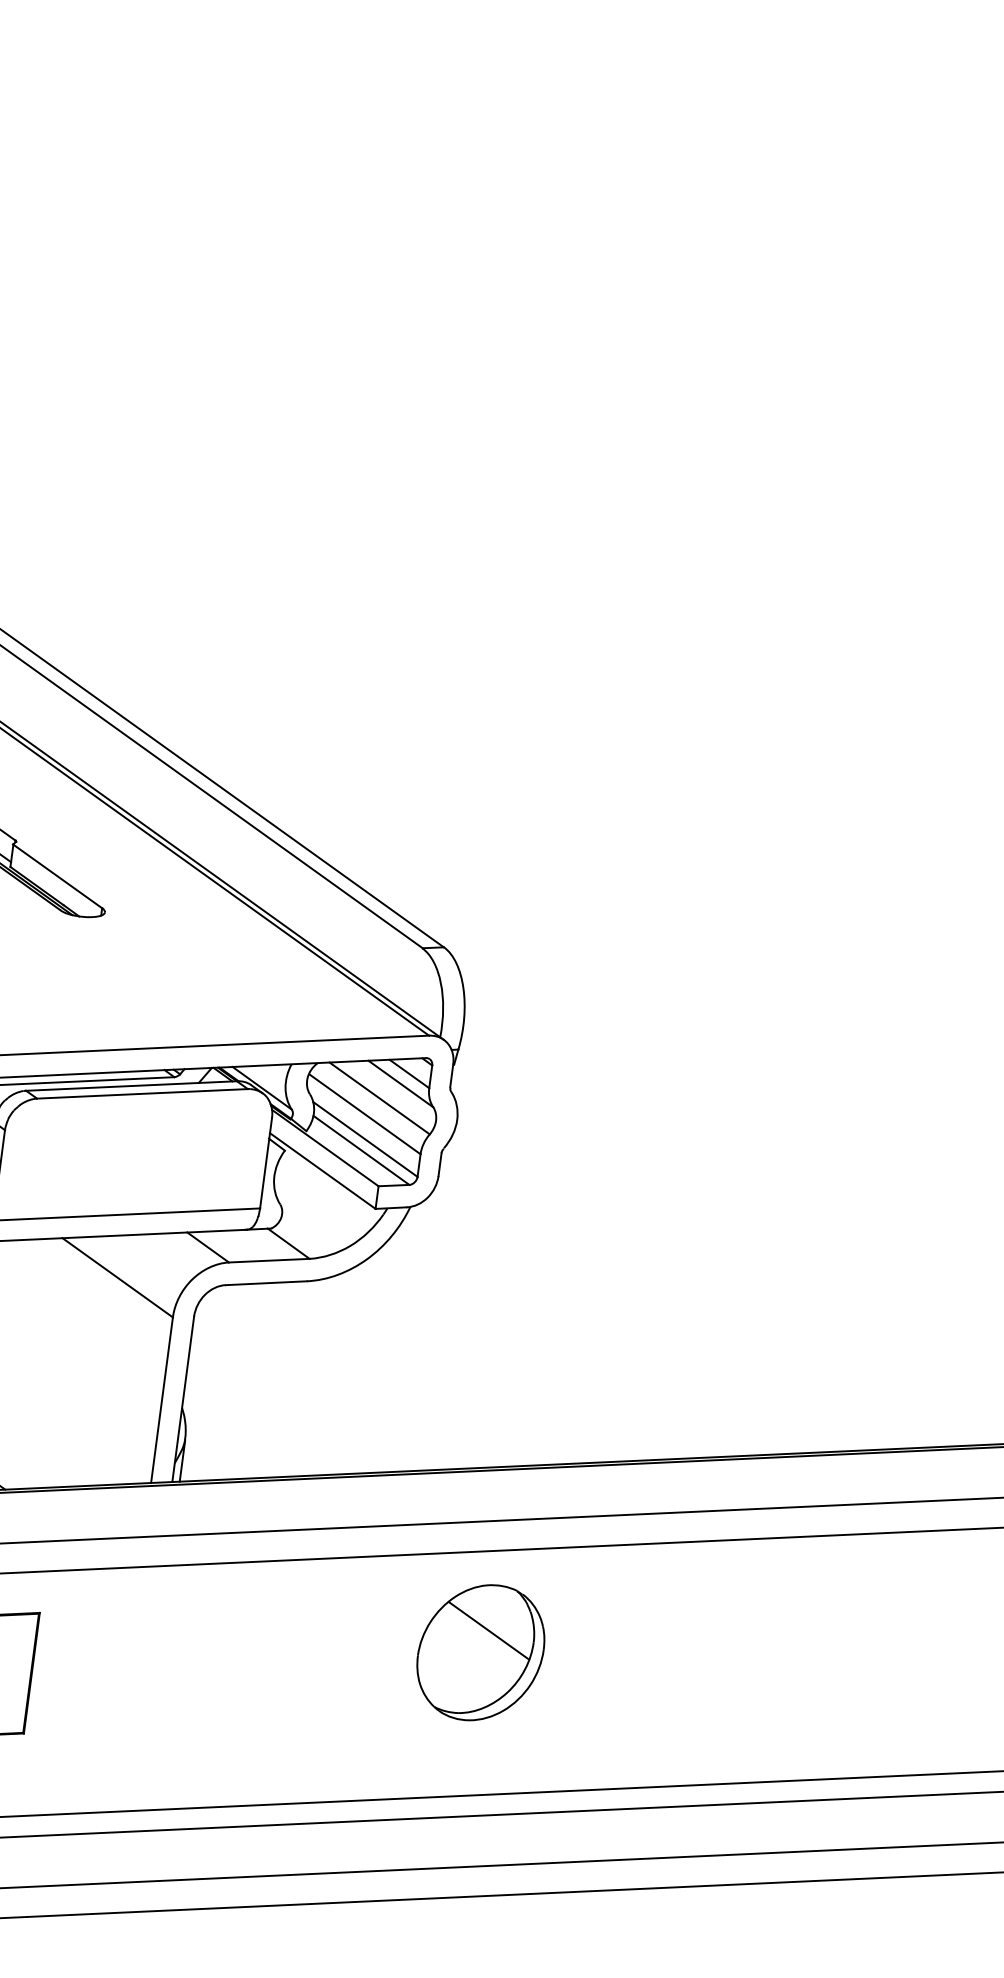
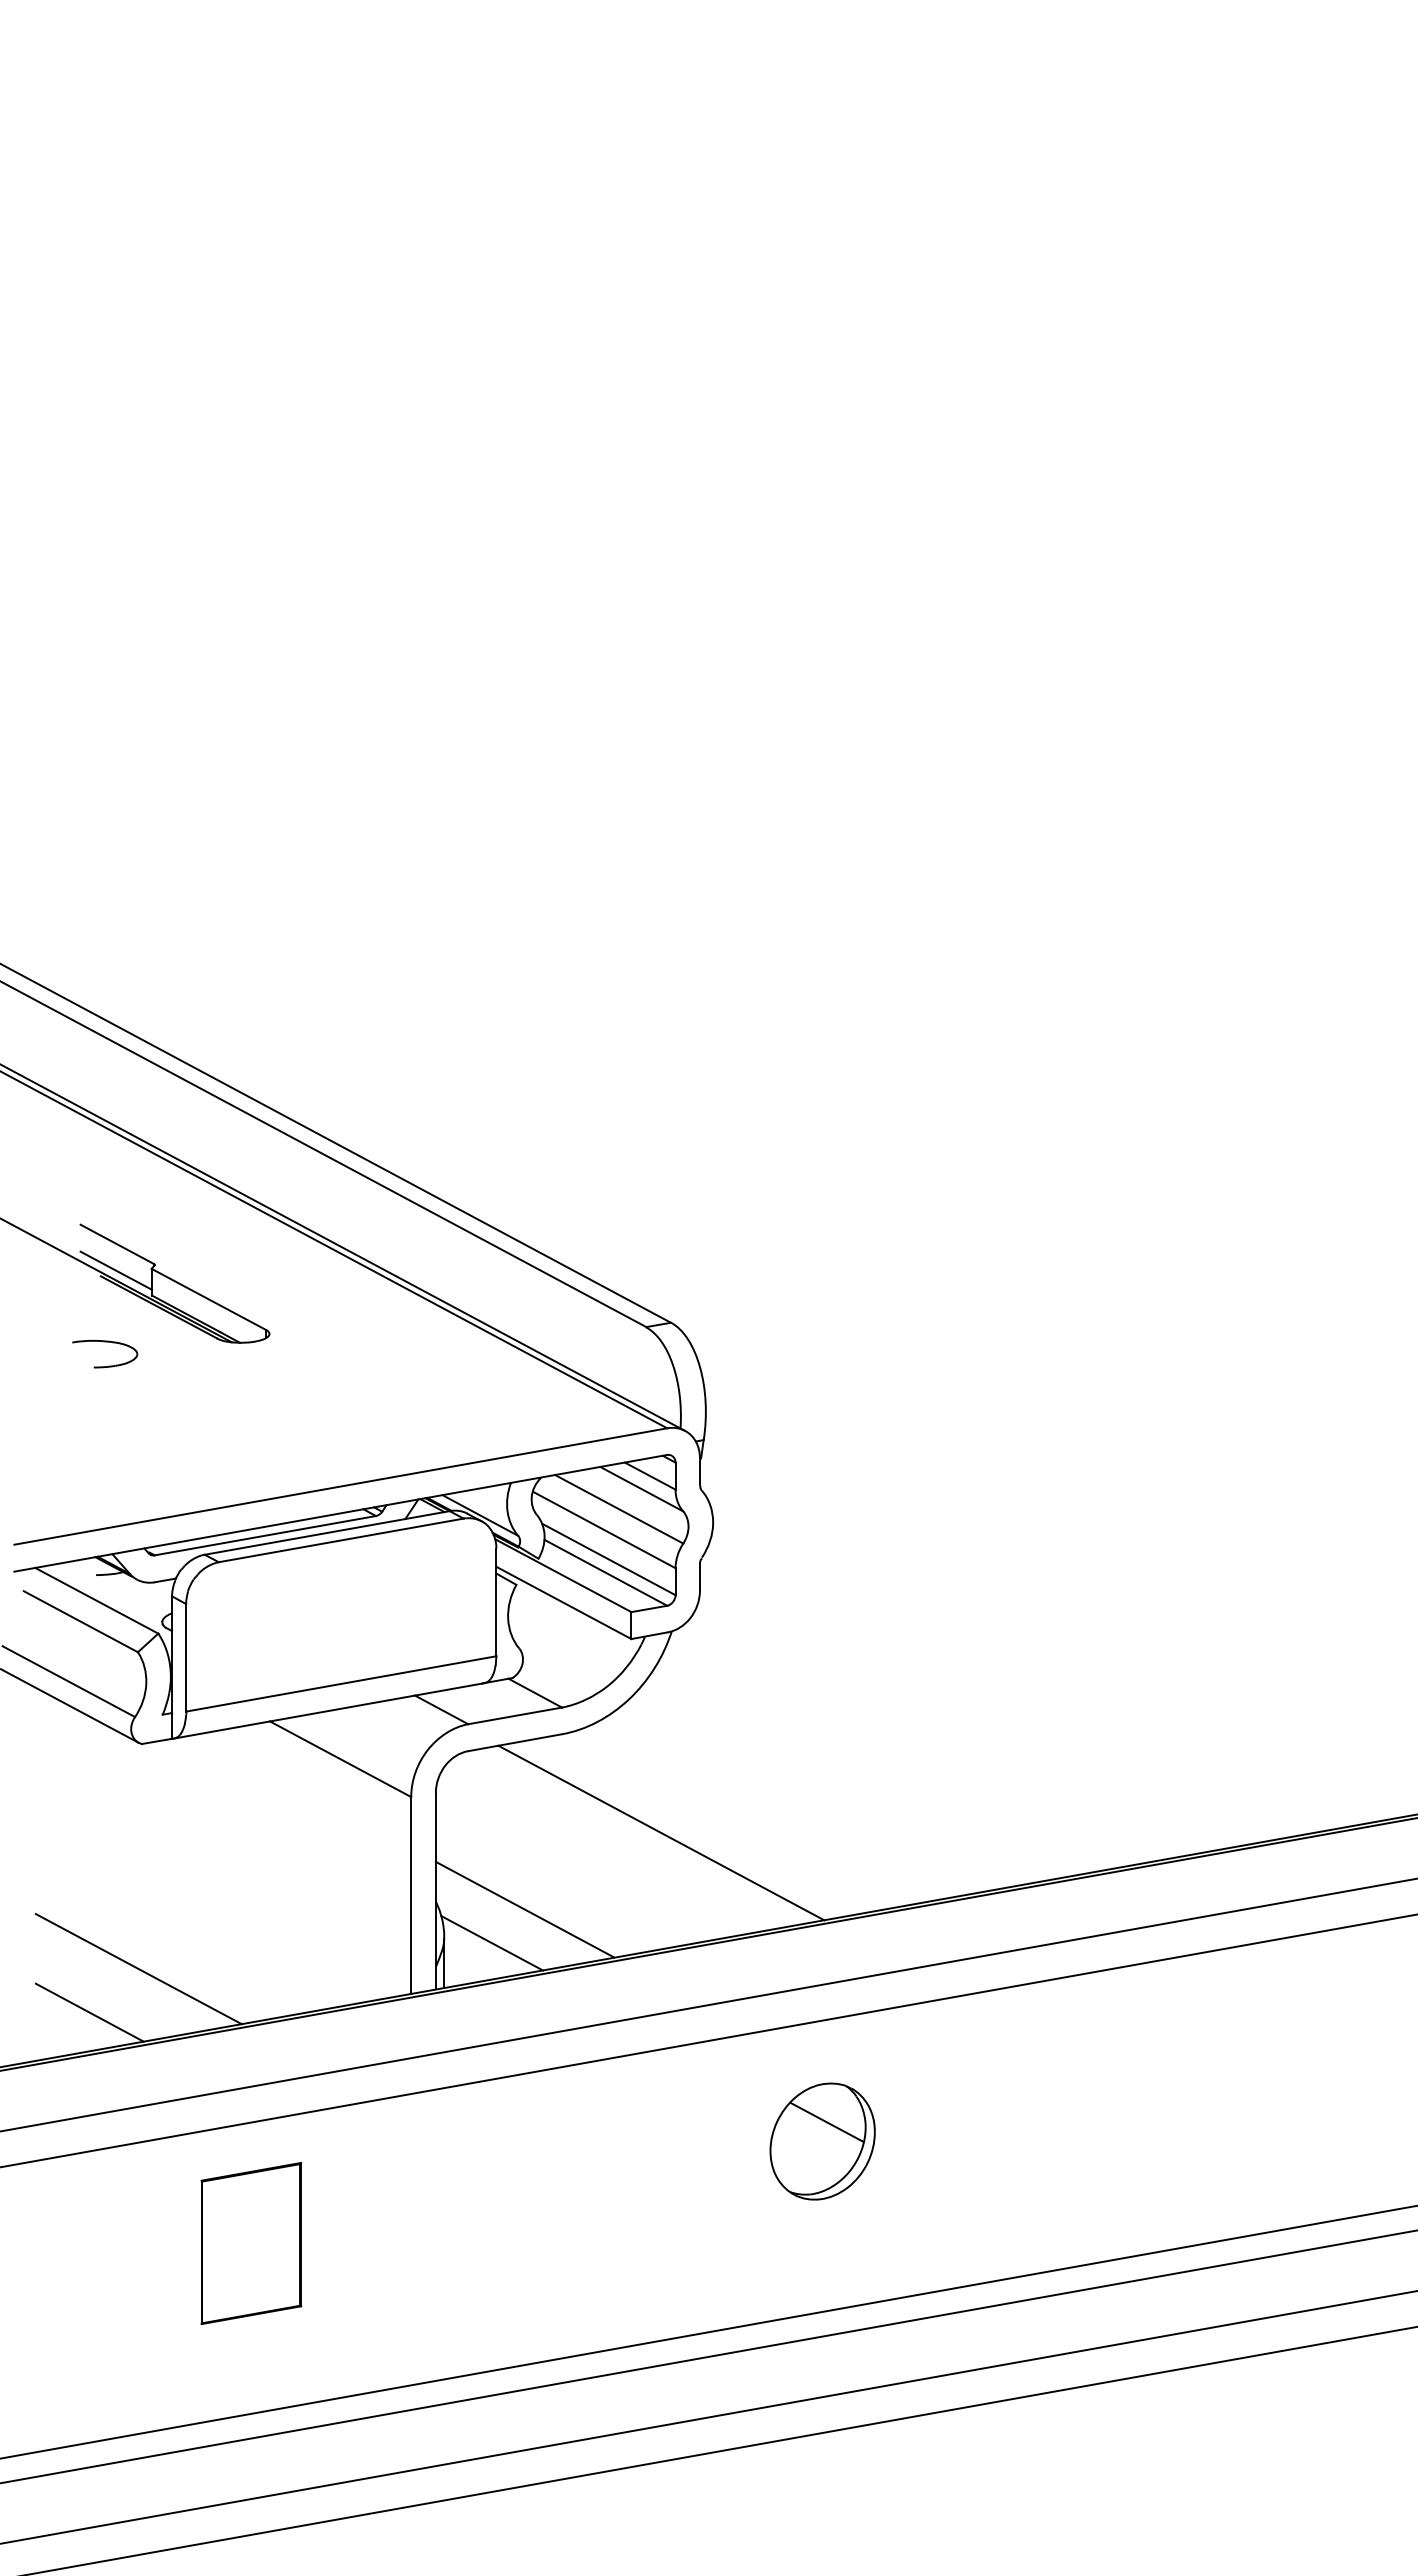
line: (379, 1374) -> (661, 1832), added
line: (255, 1424) -> (524, 1909), added
line: (225, 1449) -> (492, 1943), added
part: (480, 1652) -> (822, 2141), size x0.71

